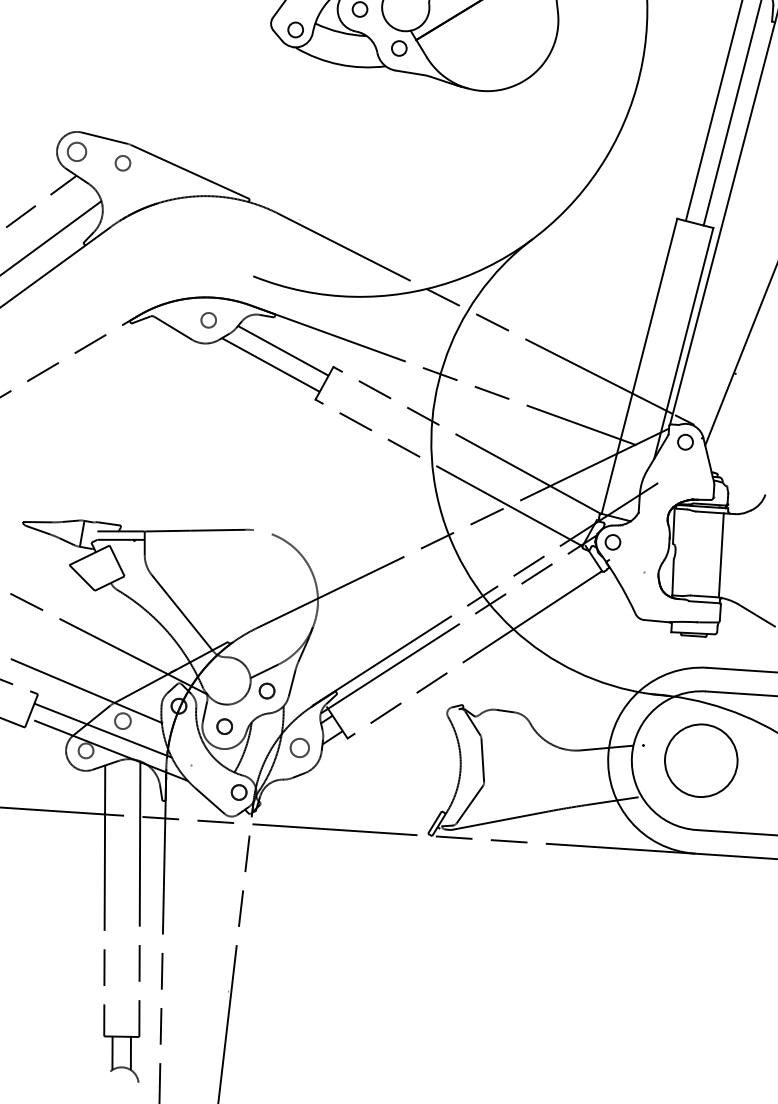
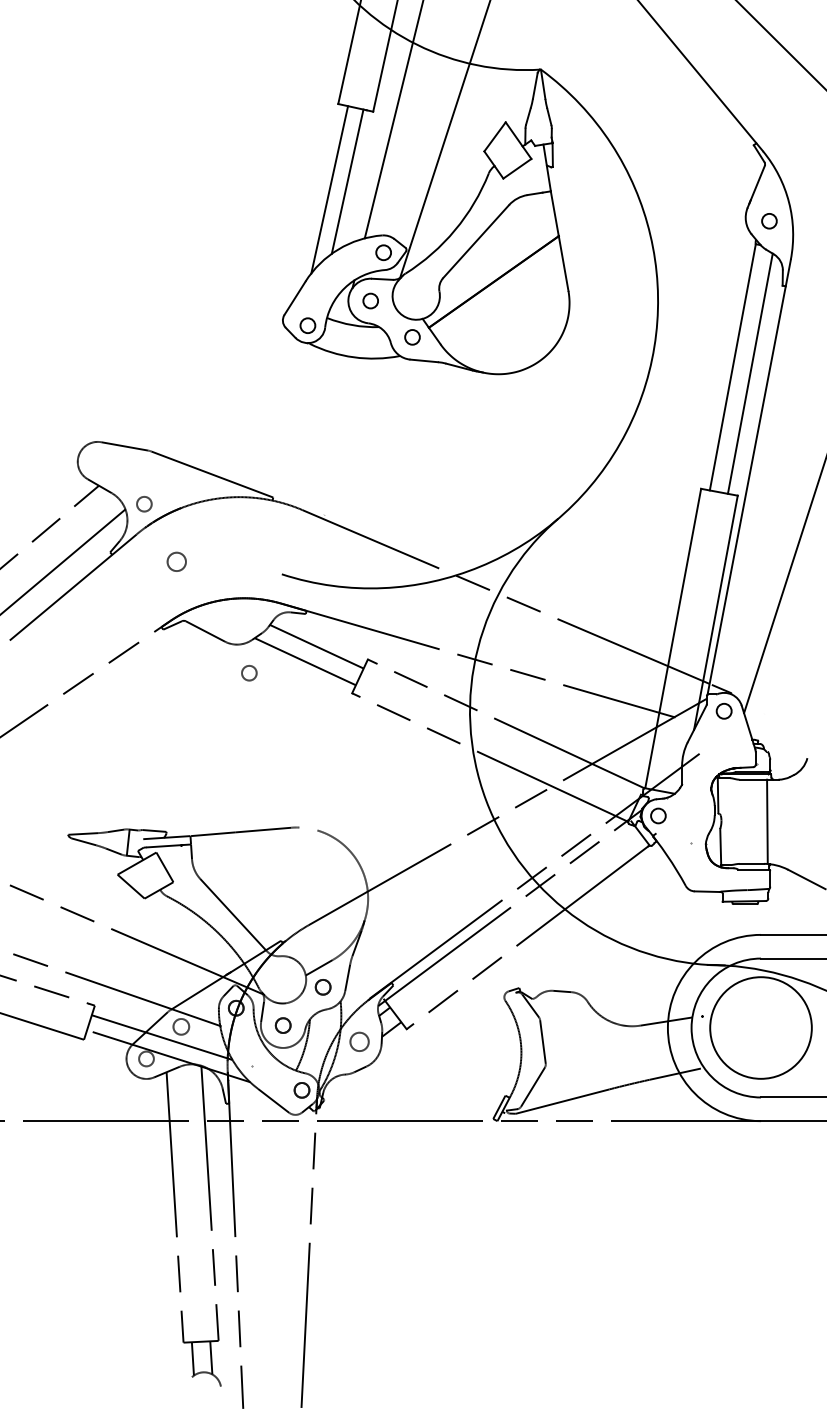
circle: (76, 151) -> (176, 561), moved
circle: (123, 163) -> (144, 504), moved
circle: (208, 320) -> (249, 673), moved
circle: (700, 760) -> (760, 1027), size x1.4

